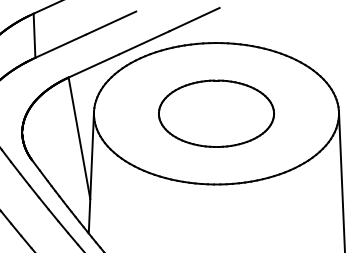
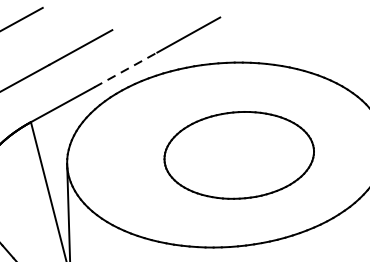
line: (144, 42) -> (126, 69), solid -> dashed
part: (216, 113) -> (239, 155), moved

